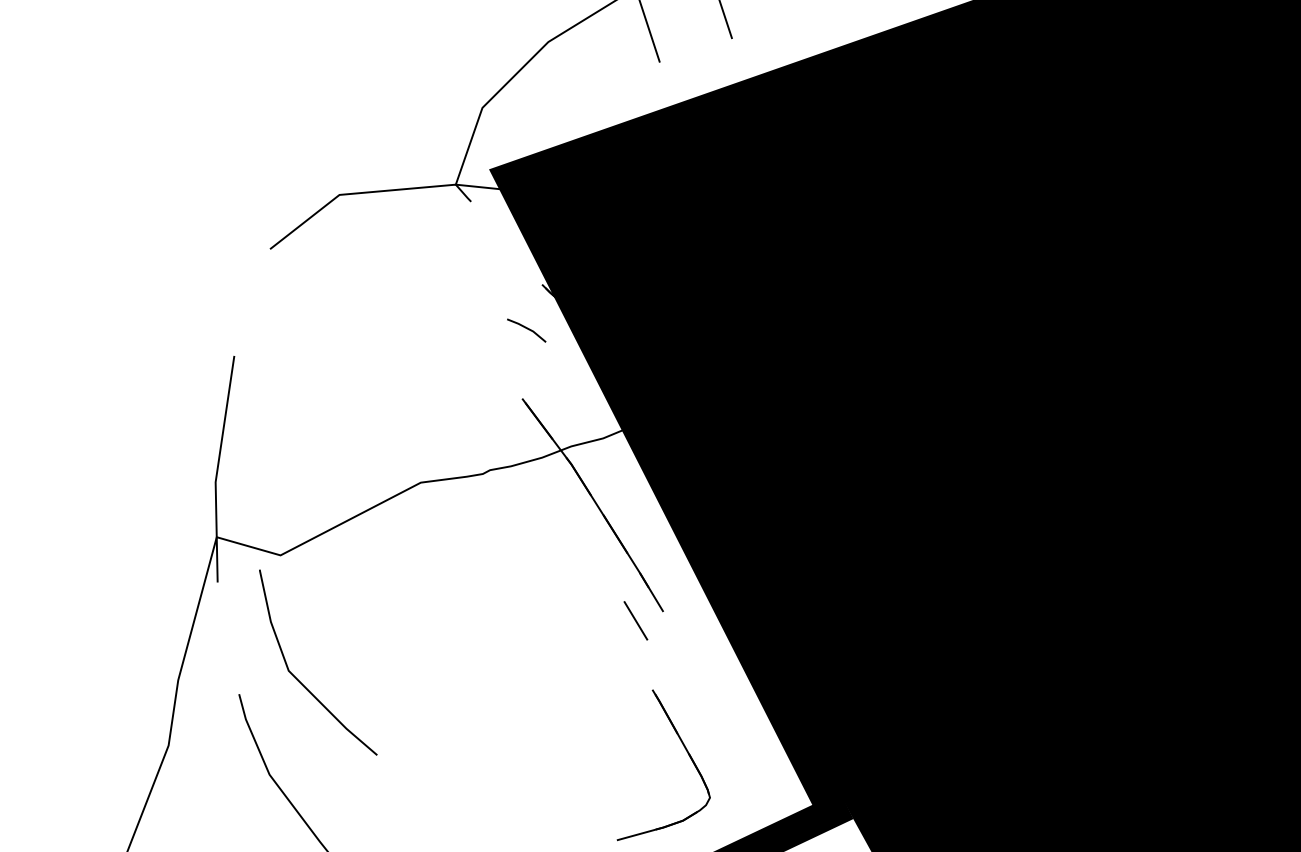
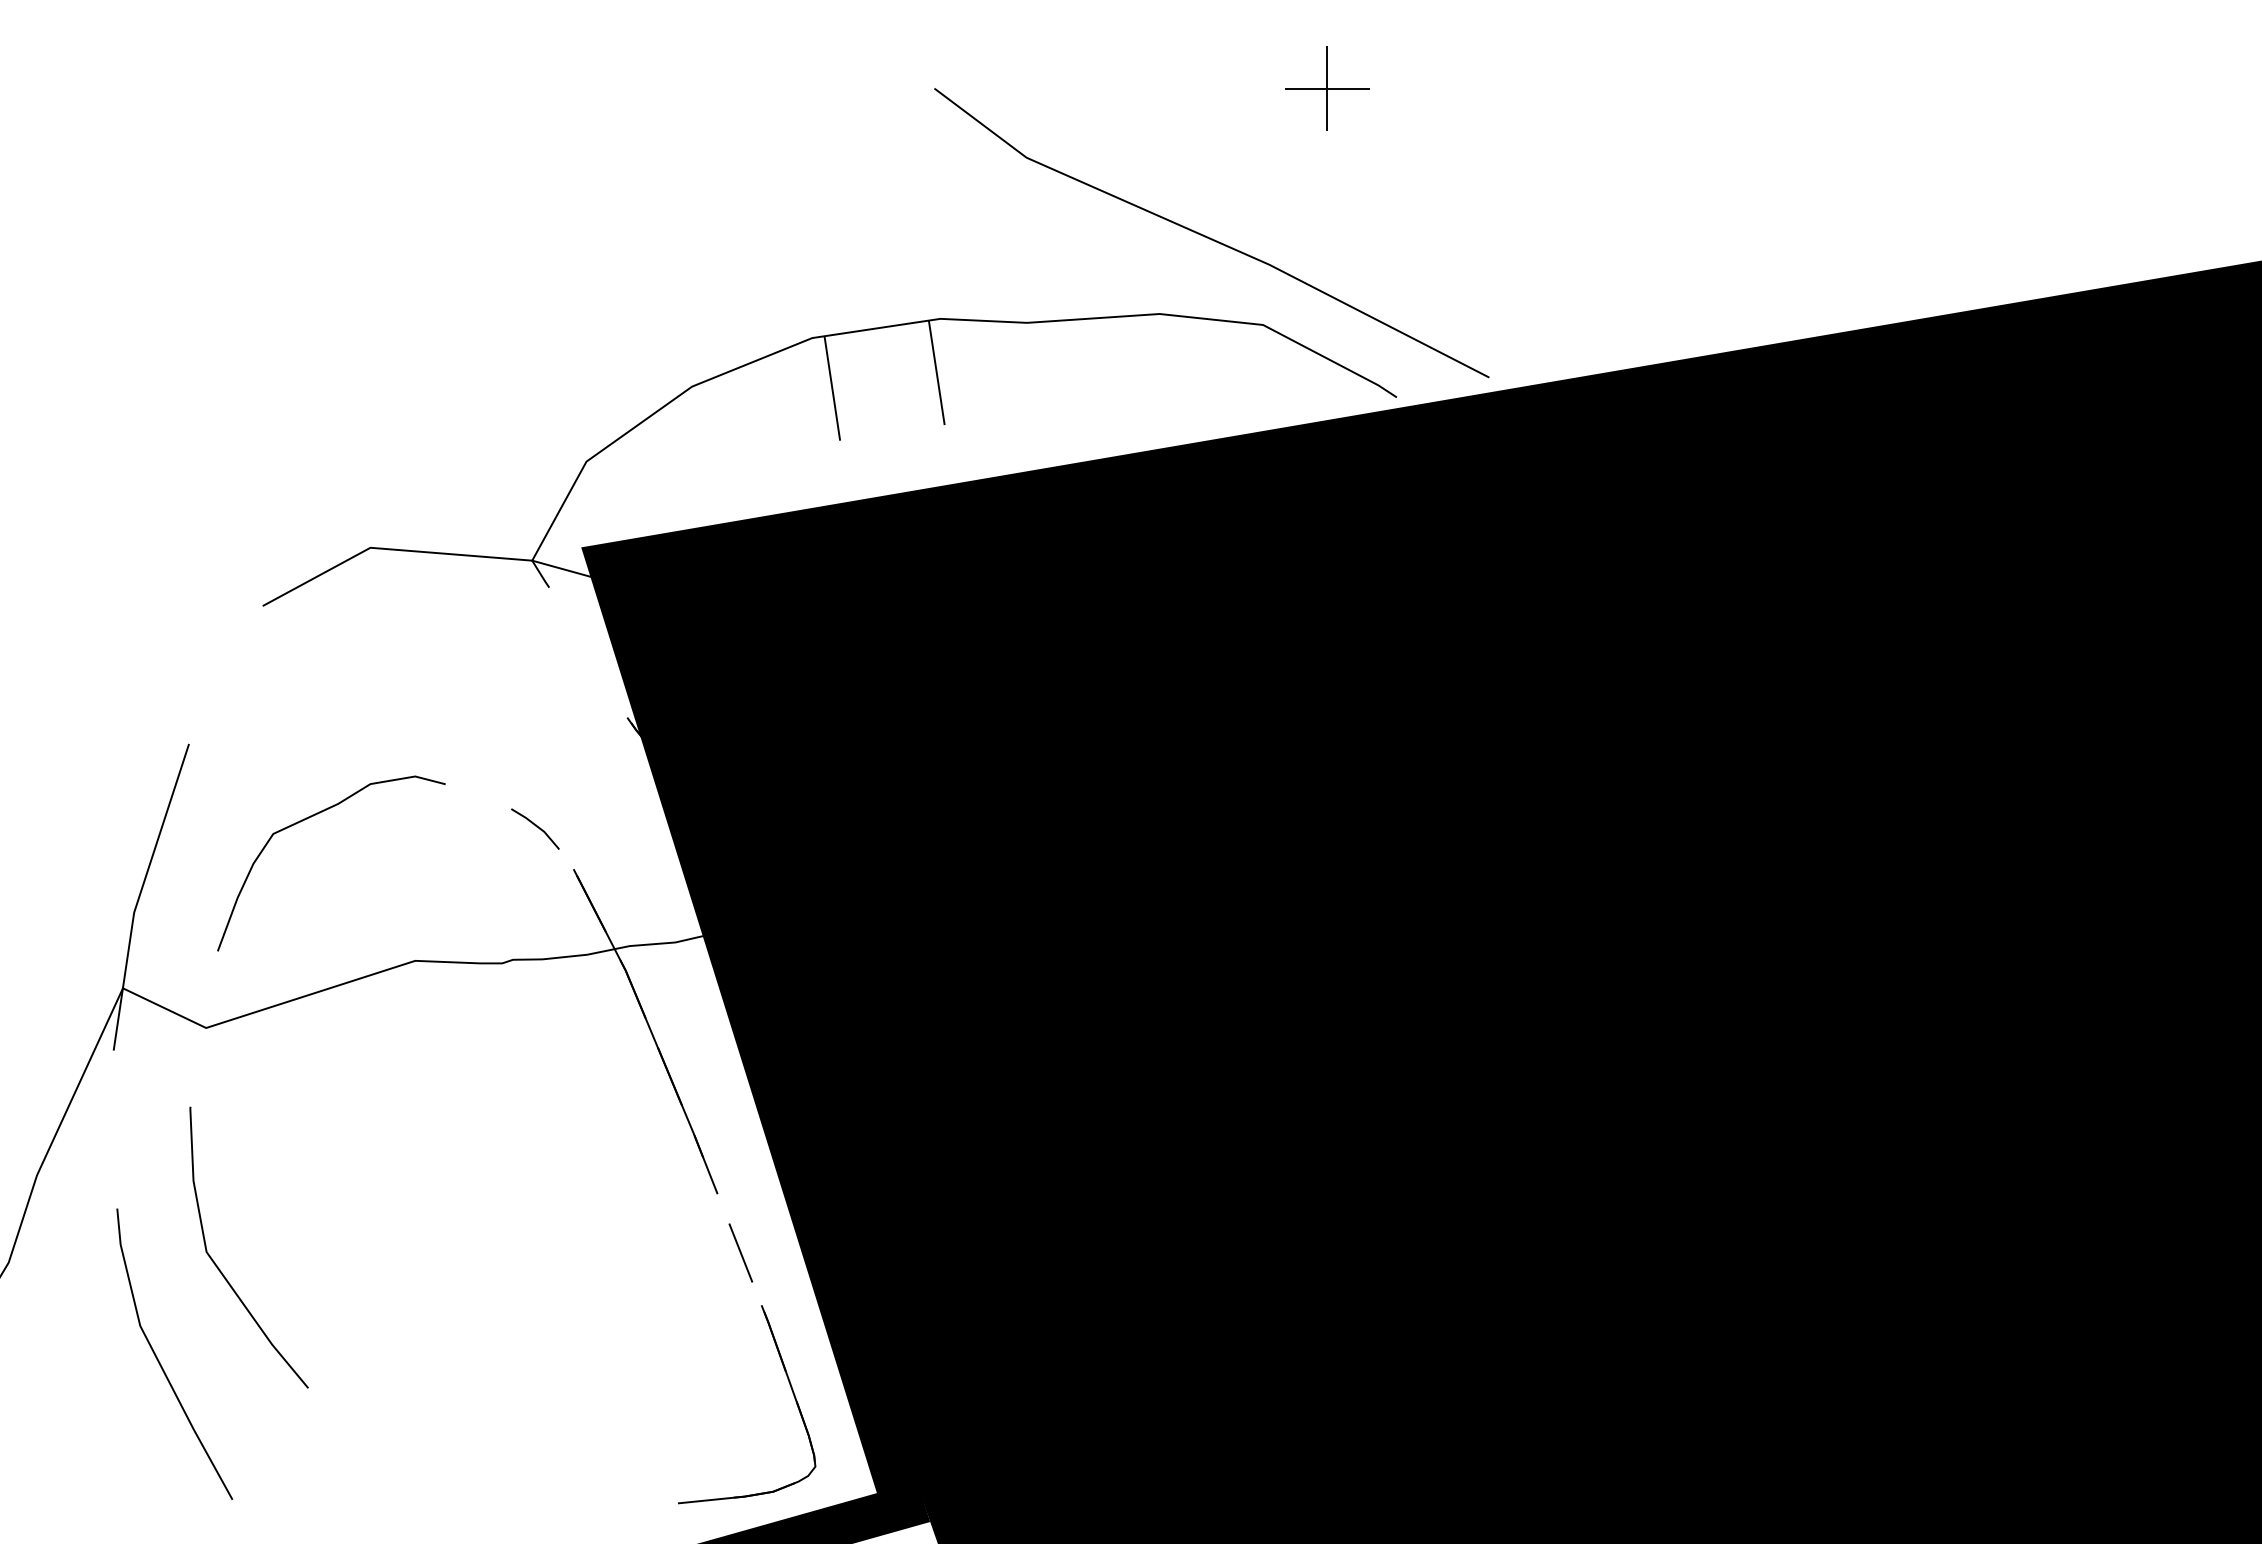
line: (527, 329) -> (536, 827), moved
curve: (328, 394) -> (309, 818), added
line: (635, 620) -> (740, 1252), moved
curve: (300, 681) -> (220, 1269), moved
part: (681, 743) -> (789, 1385), moved

